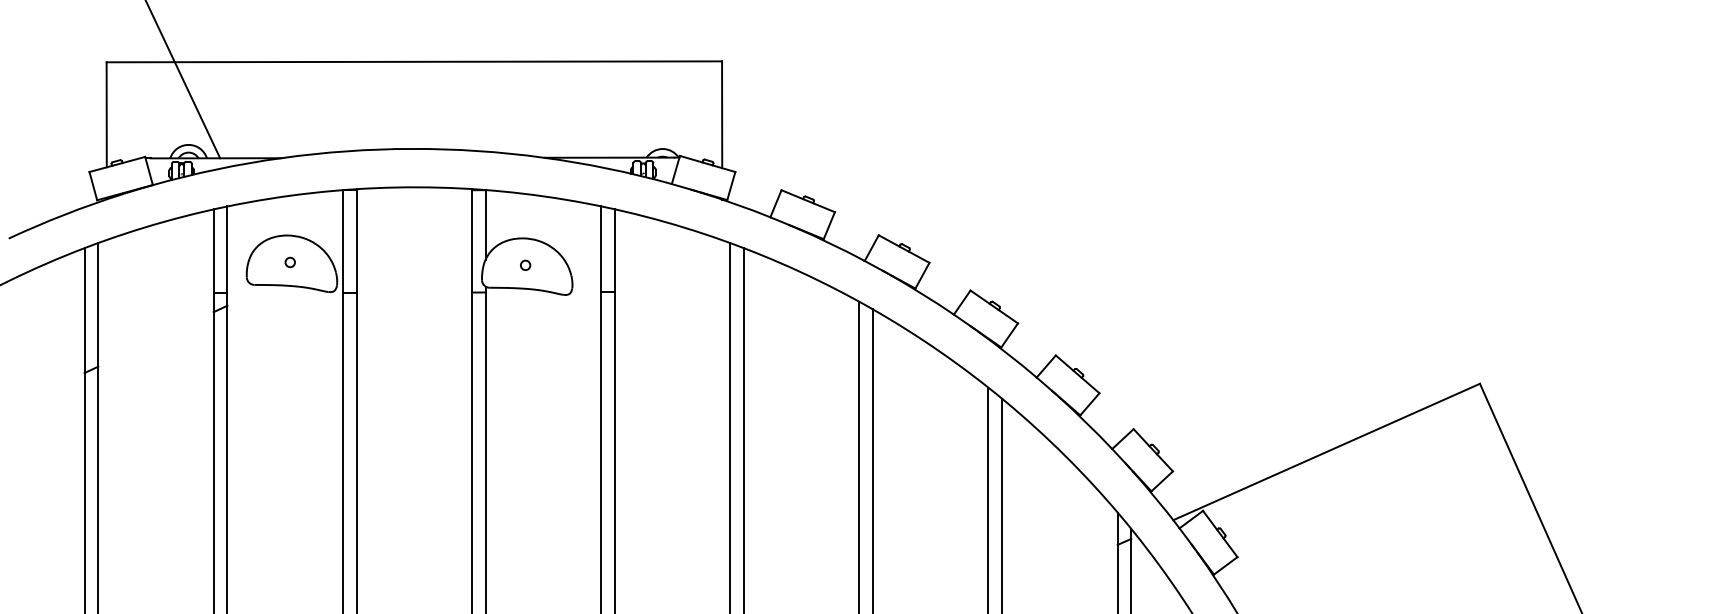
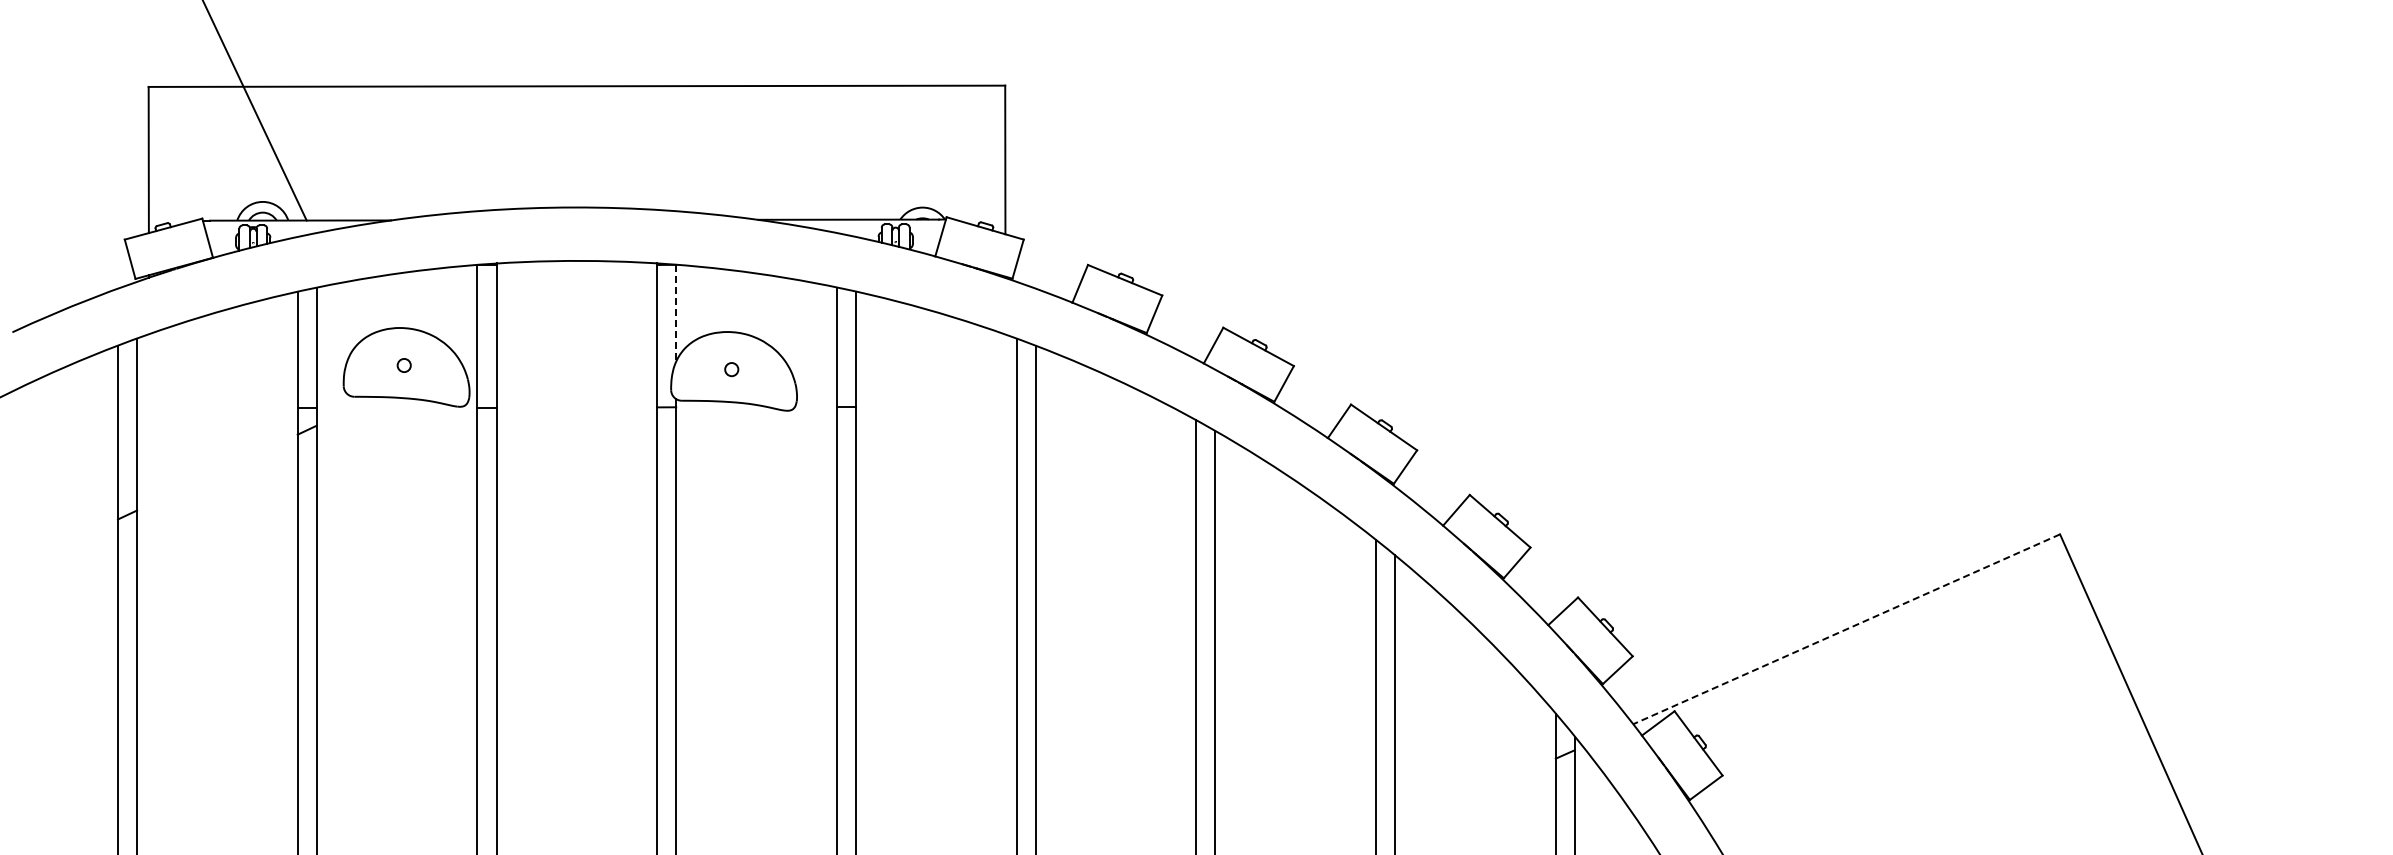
line: (485, 225) -> (676, 313), solid -> dashed
line: (1326, 452) -> (1846, 629), solid -> dashed

